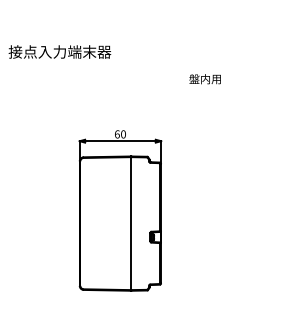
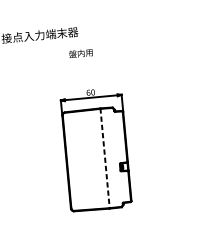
text: (204, 79) -> (80, 53), moved
line: (131, 224) -> (105, 159), solid -> dashed

